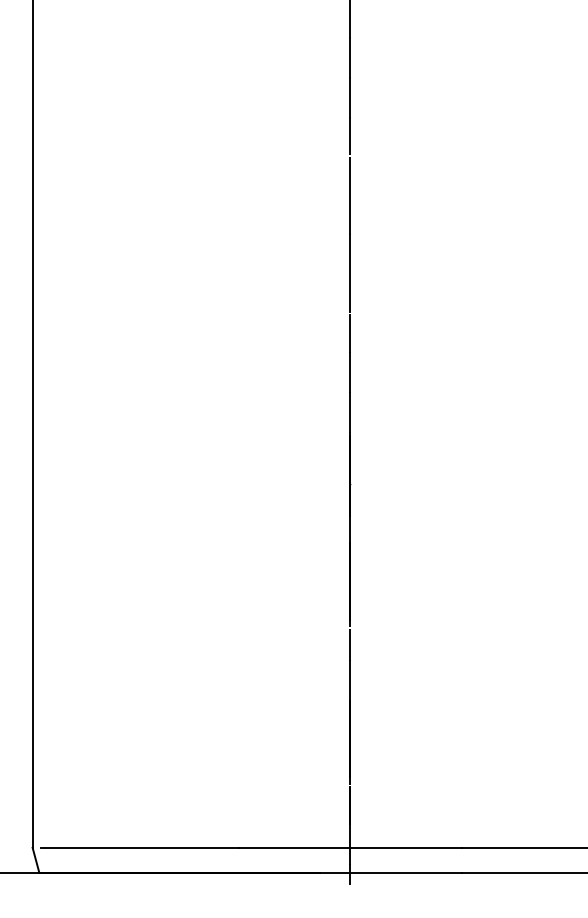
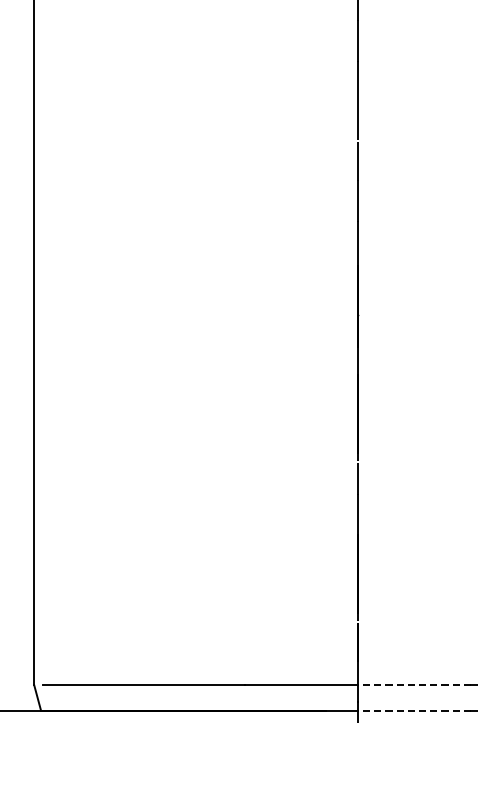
line: (406, 847) -> (414, 684), solid -> dashed
line: (406, 872) -> (414, 710), solid -> dashed

